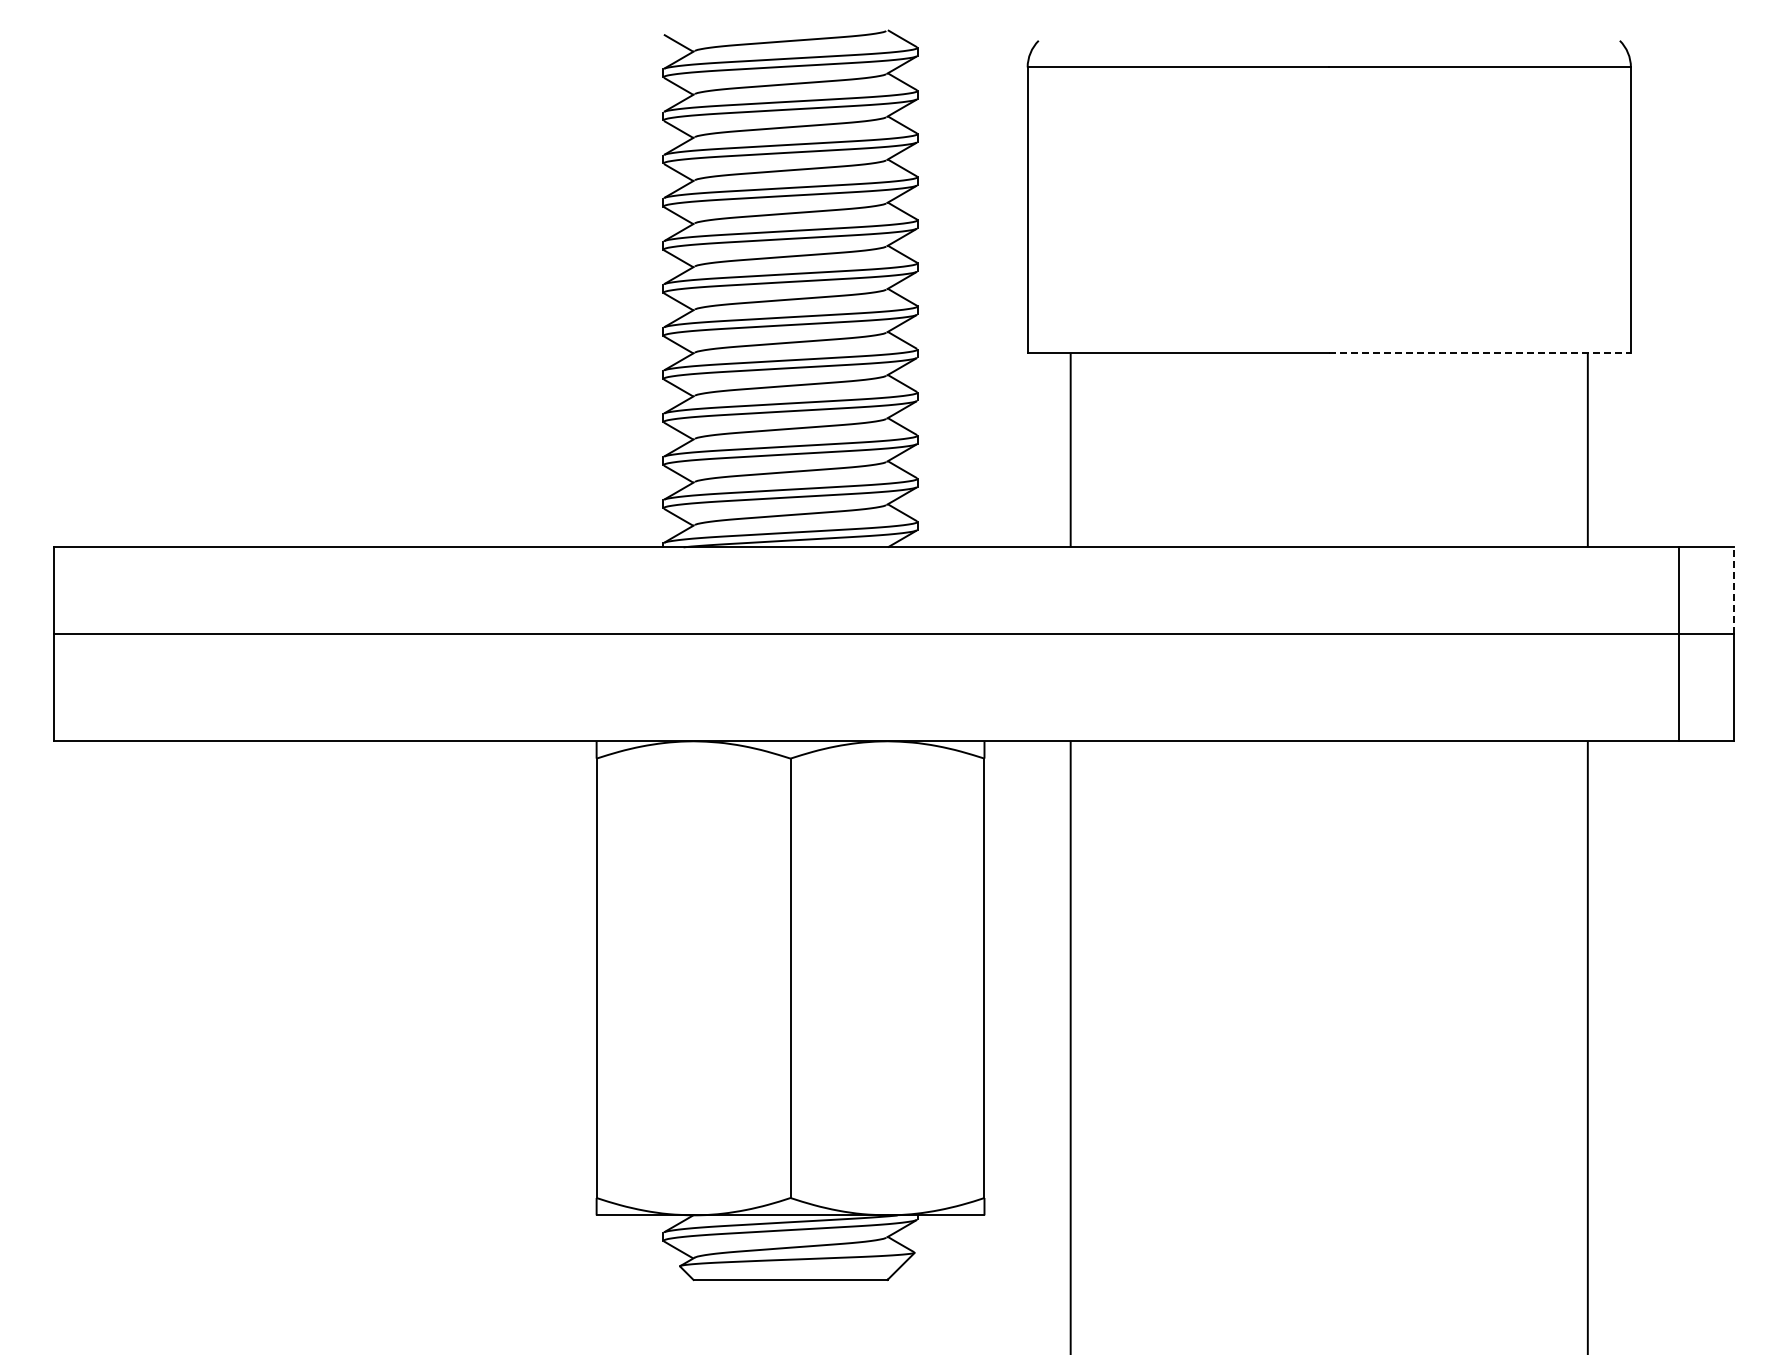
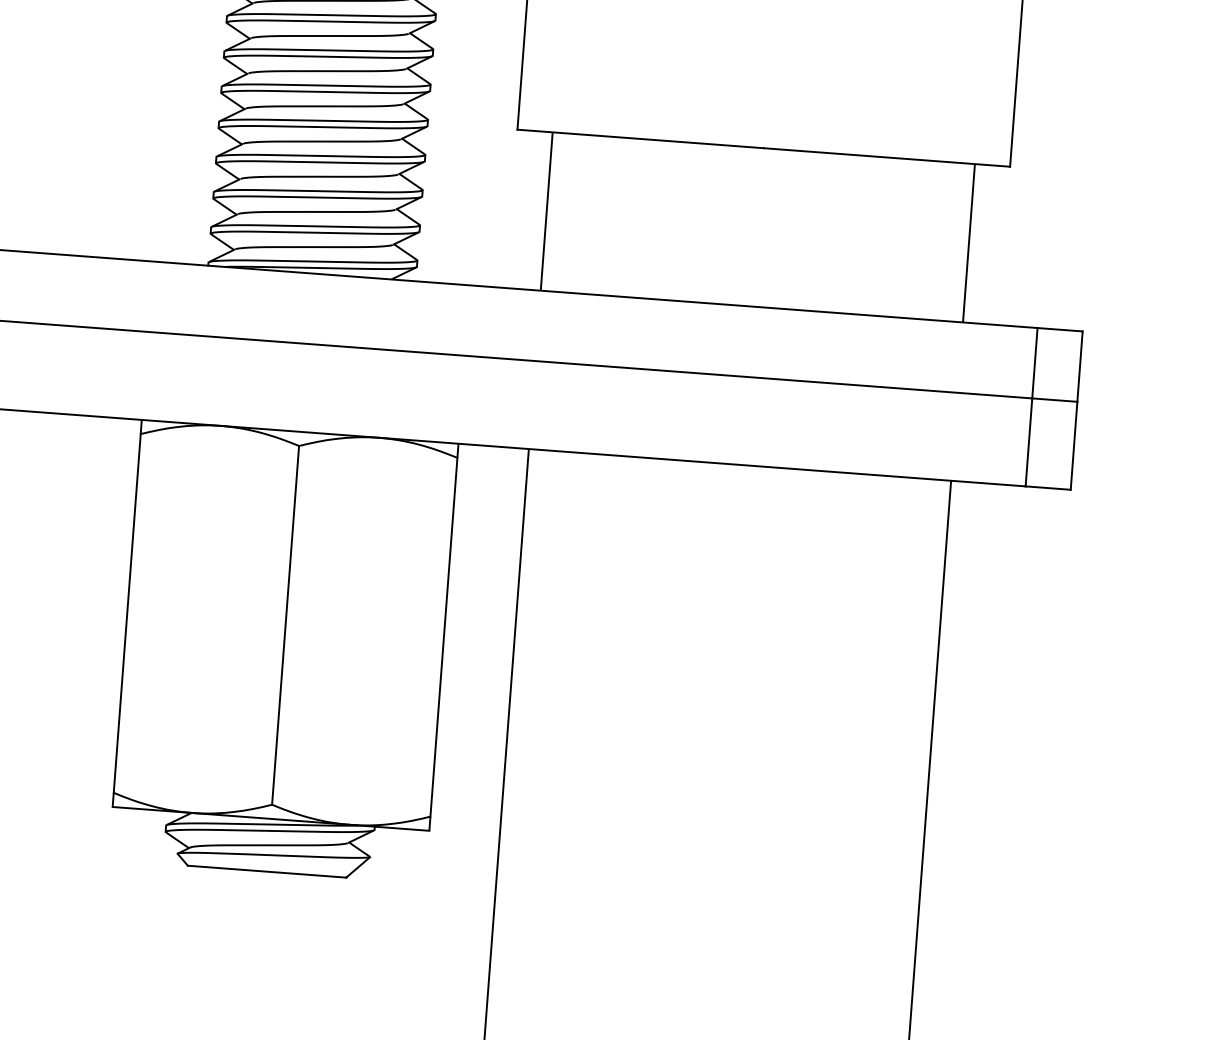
line: (1480, 353) -> (887, 157), dashed -> solid
line: (1734, 589) -> (1080, 365), dashed -> solid

